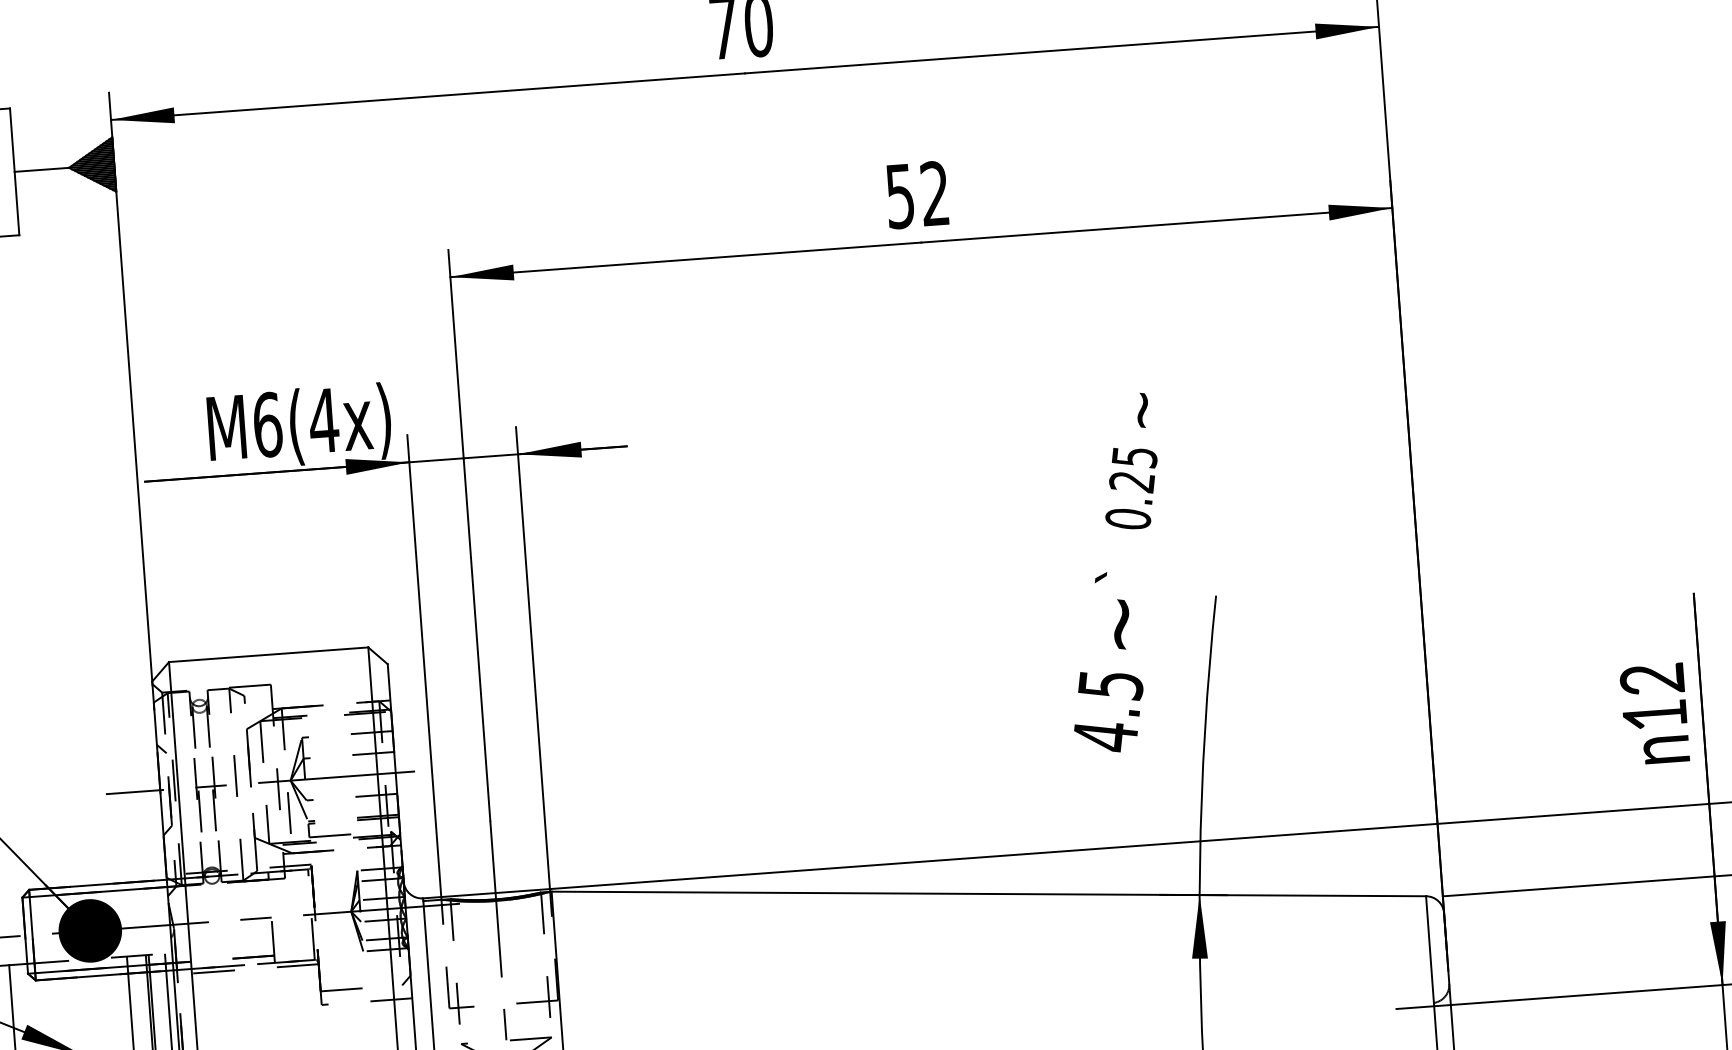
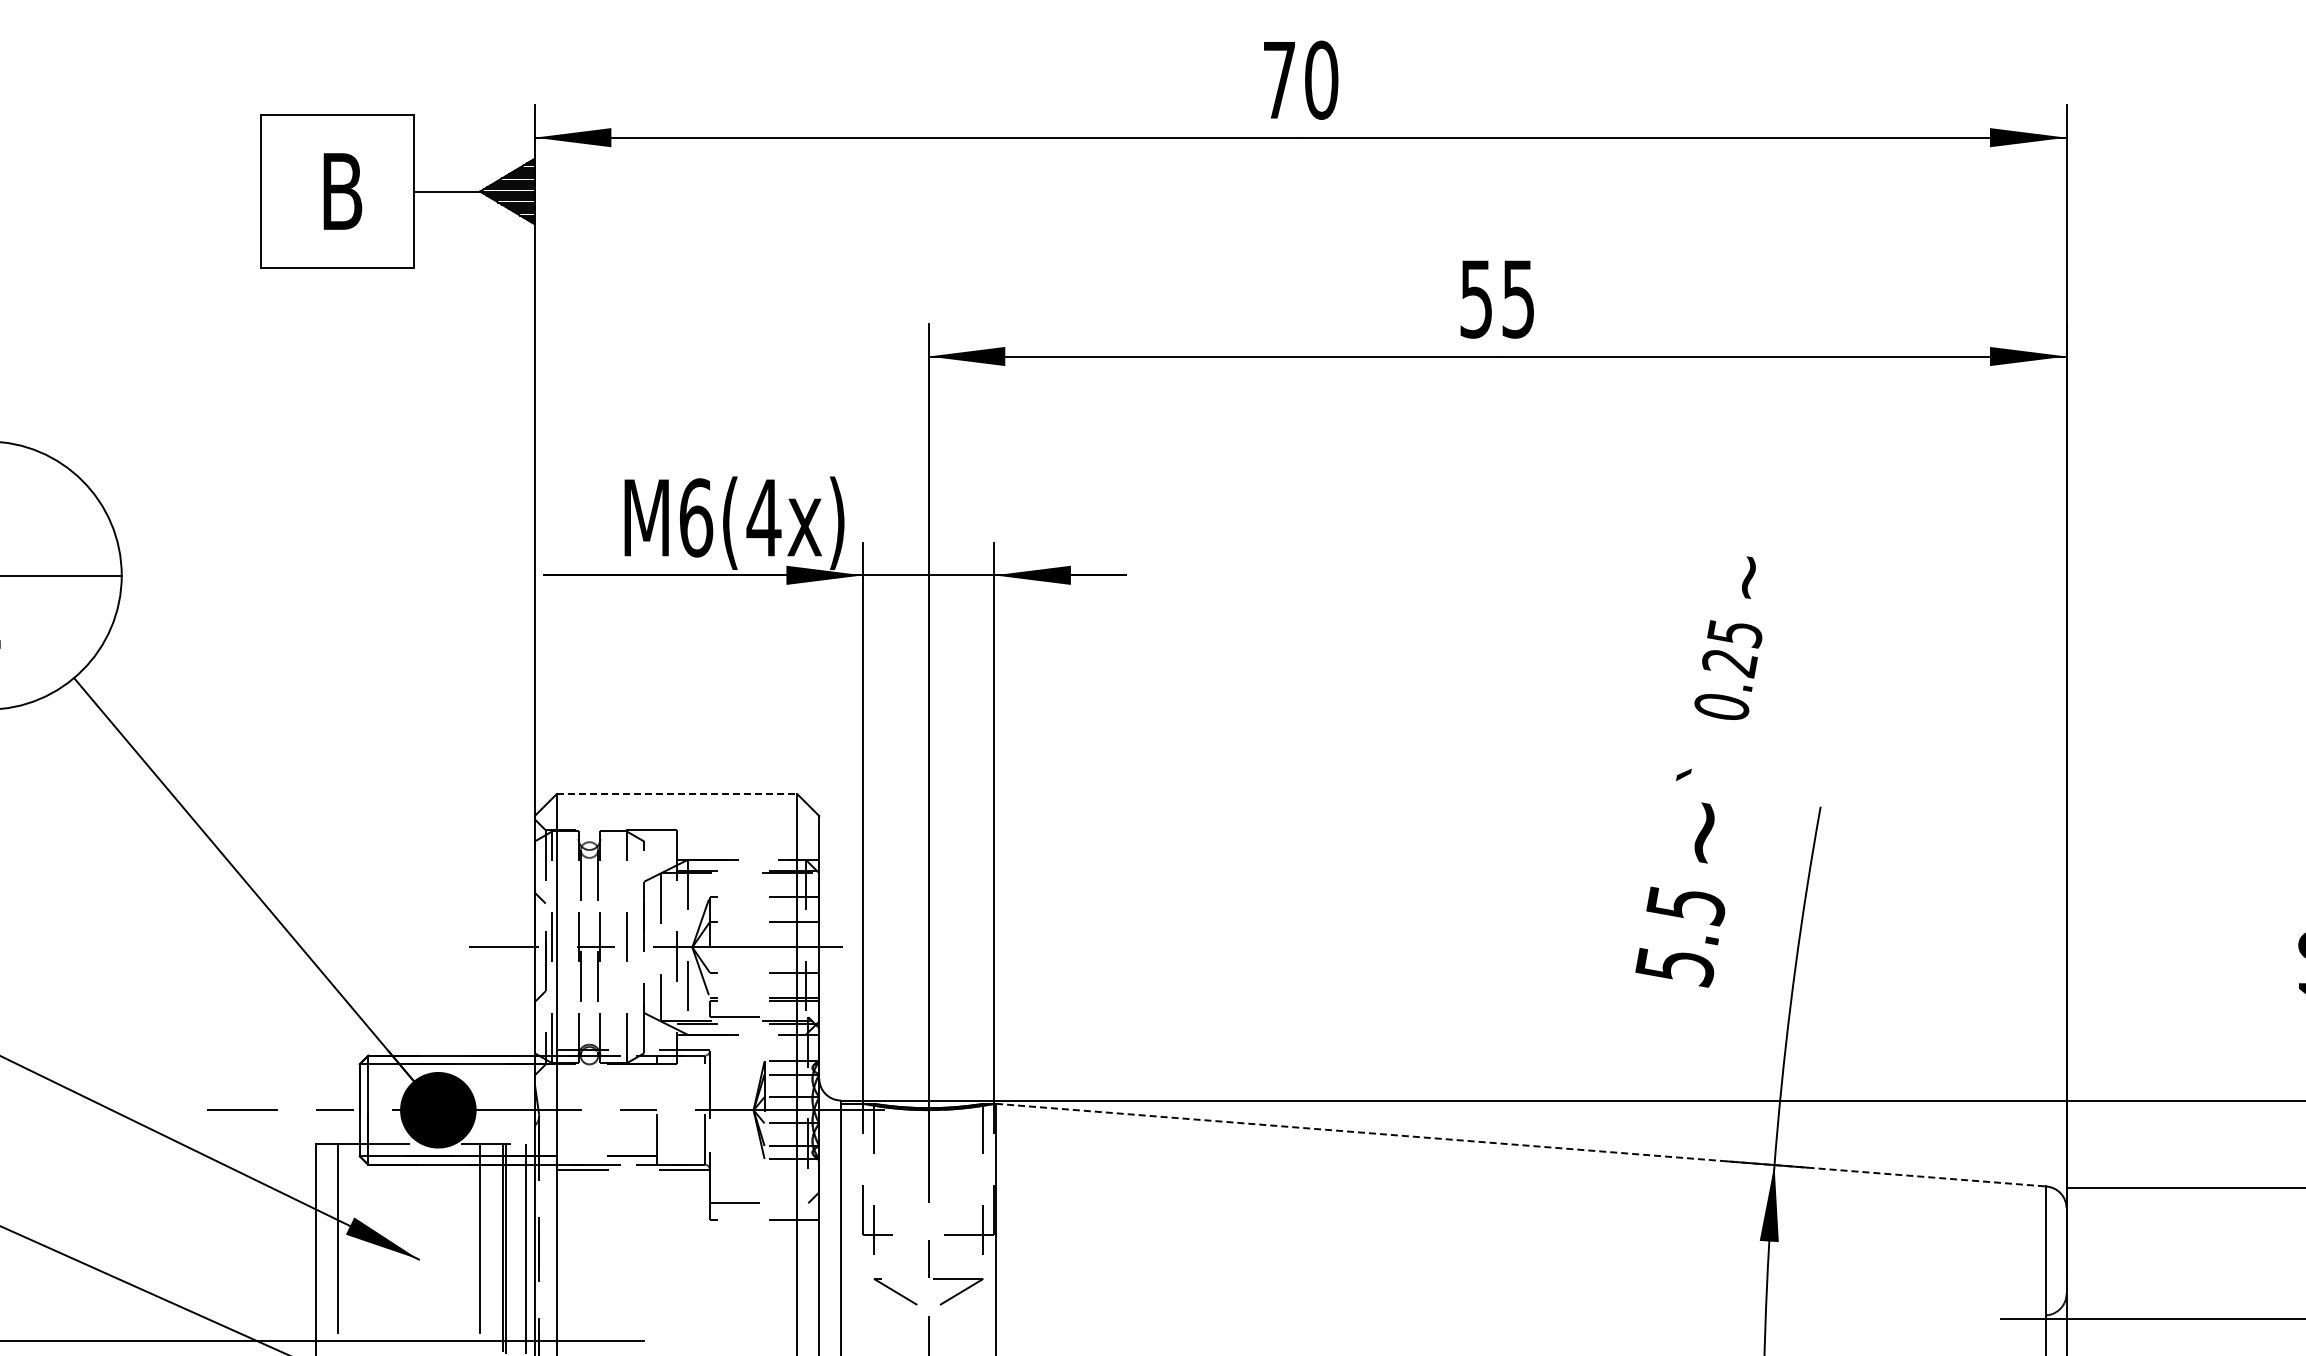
text: (934, 193) -> (1517, 298), 52 -> 55
line: (269, 654) -> (677, 794), solid -> dashed
text: (1104, 737) -> (1674, 967), 4.5 -> 5.5
line: (989, 894) -> (1521, 1145), solid -> dashed

